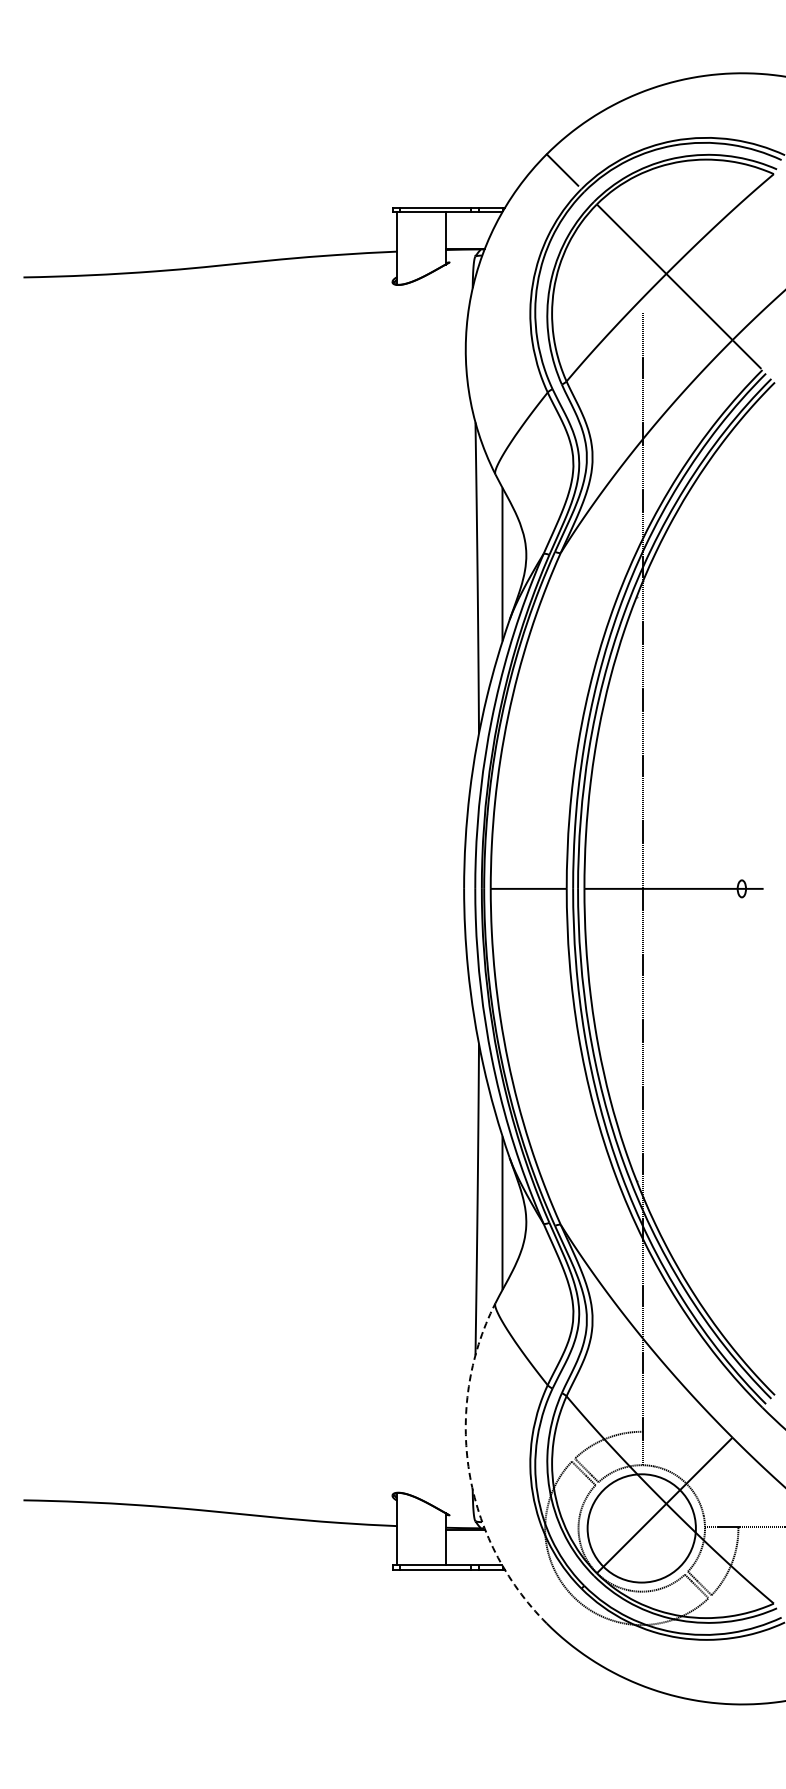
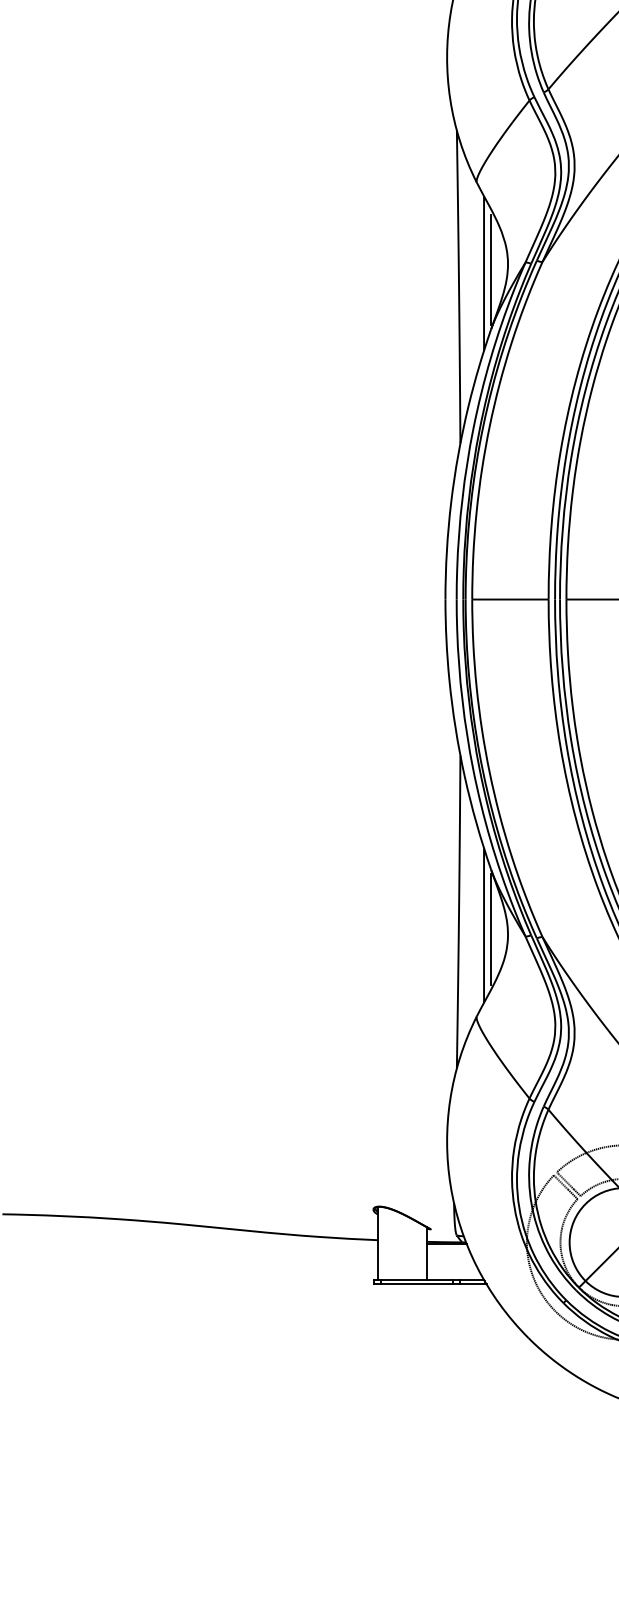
line: (509, 560) -> (491, 269), added
line: (509, 1216) -> (491, 928), added
arc: (469, 1471) -> (450, 1185), dashed -> solid

